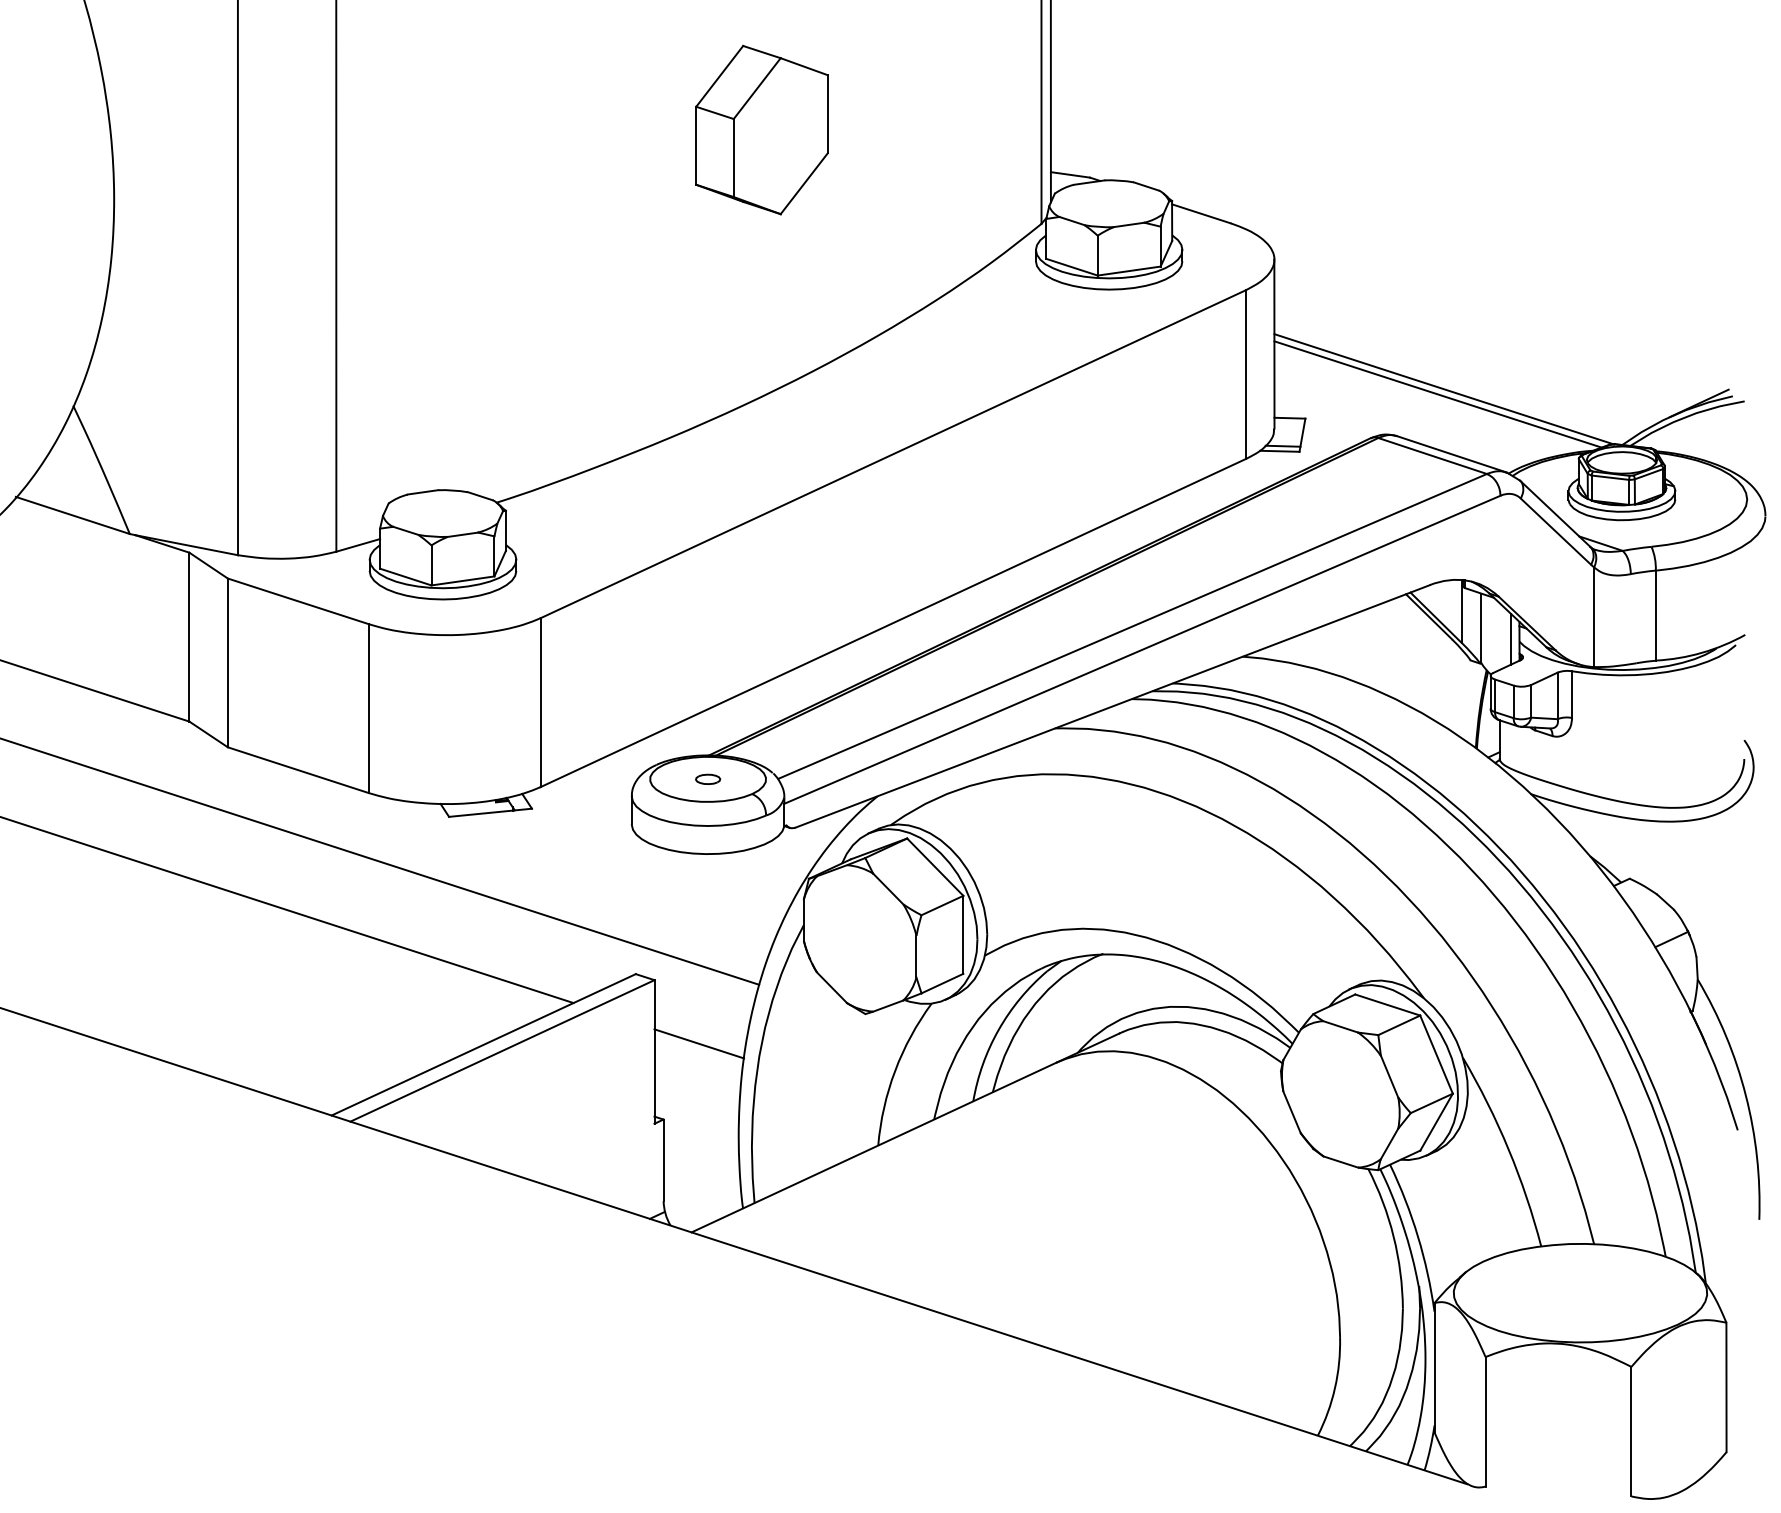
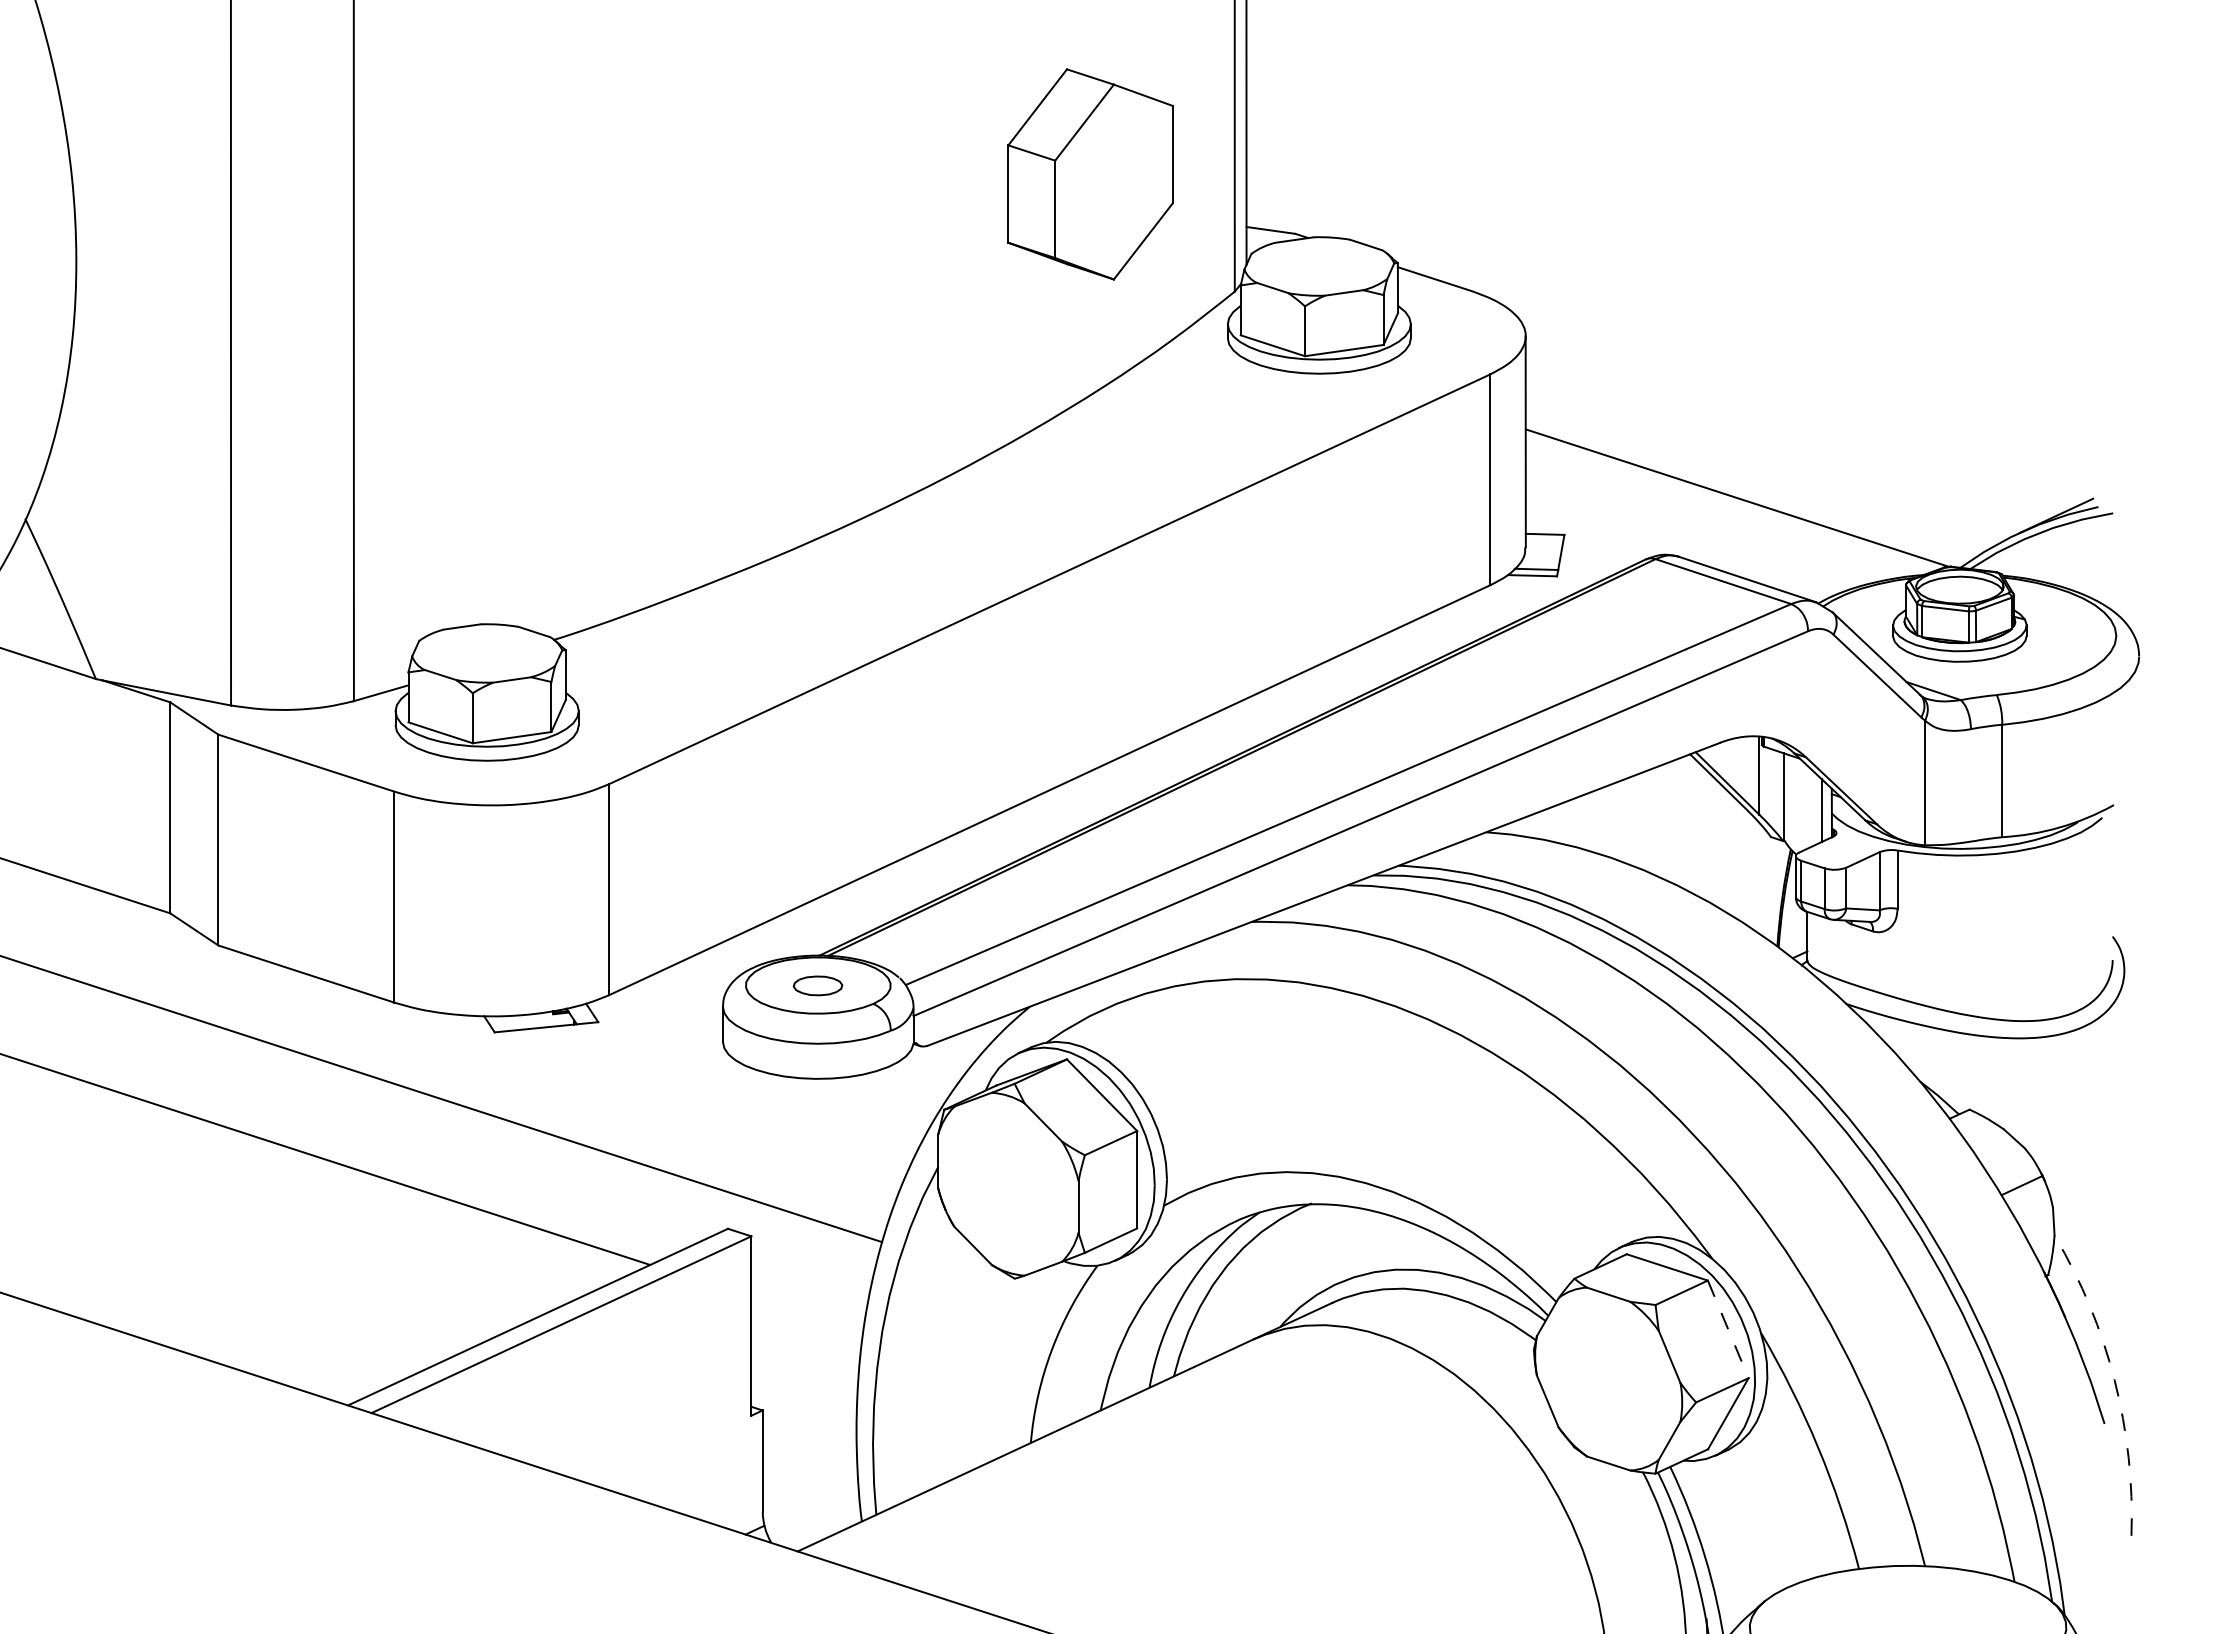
part: (761, 129) -> (1089, 173), moved
line: (1437, 394) -> (1729, 504), removed
part: (708, 778) -> (818, 984), size x1.6
line: (699, 1043) -> (807, 1315), removed
line: (1436, 1055) -> (1728, 1330), solid -> dashed
arc: (1745, 1095) -> (2114, 1380), solid -> dashed

